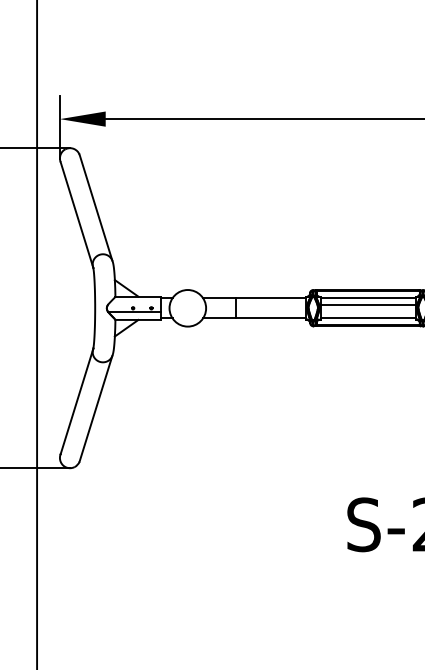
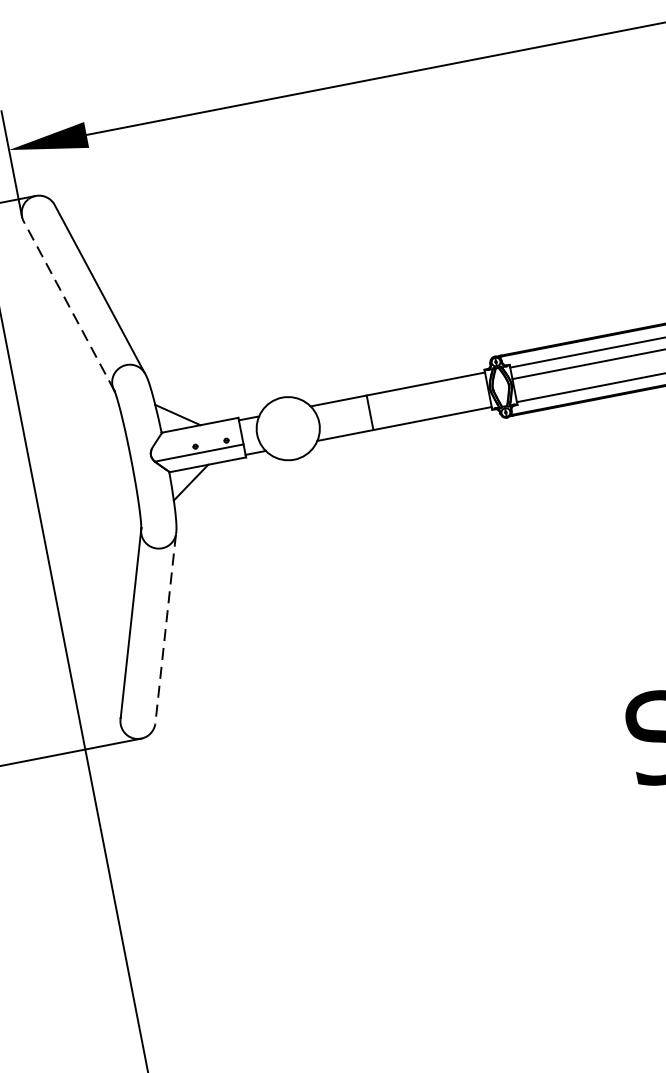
line: (76, 214) -> (68, 306), solid -> dashed
line: (95, 409) -> (165, 630), solid -> dashed

